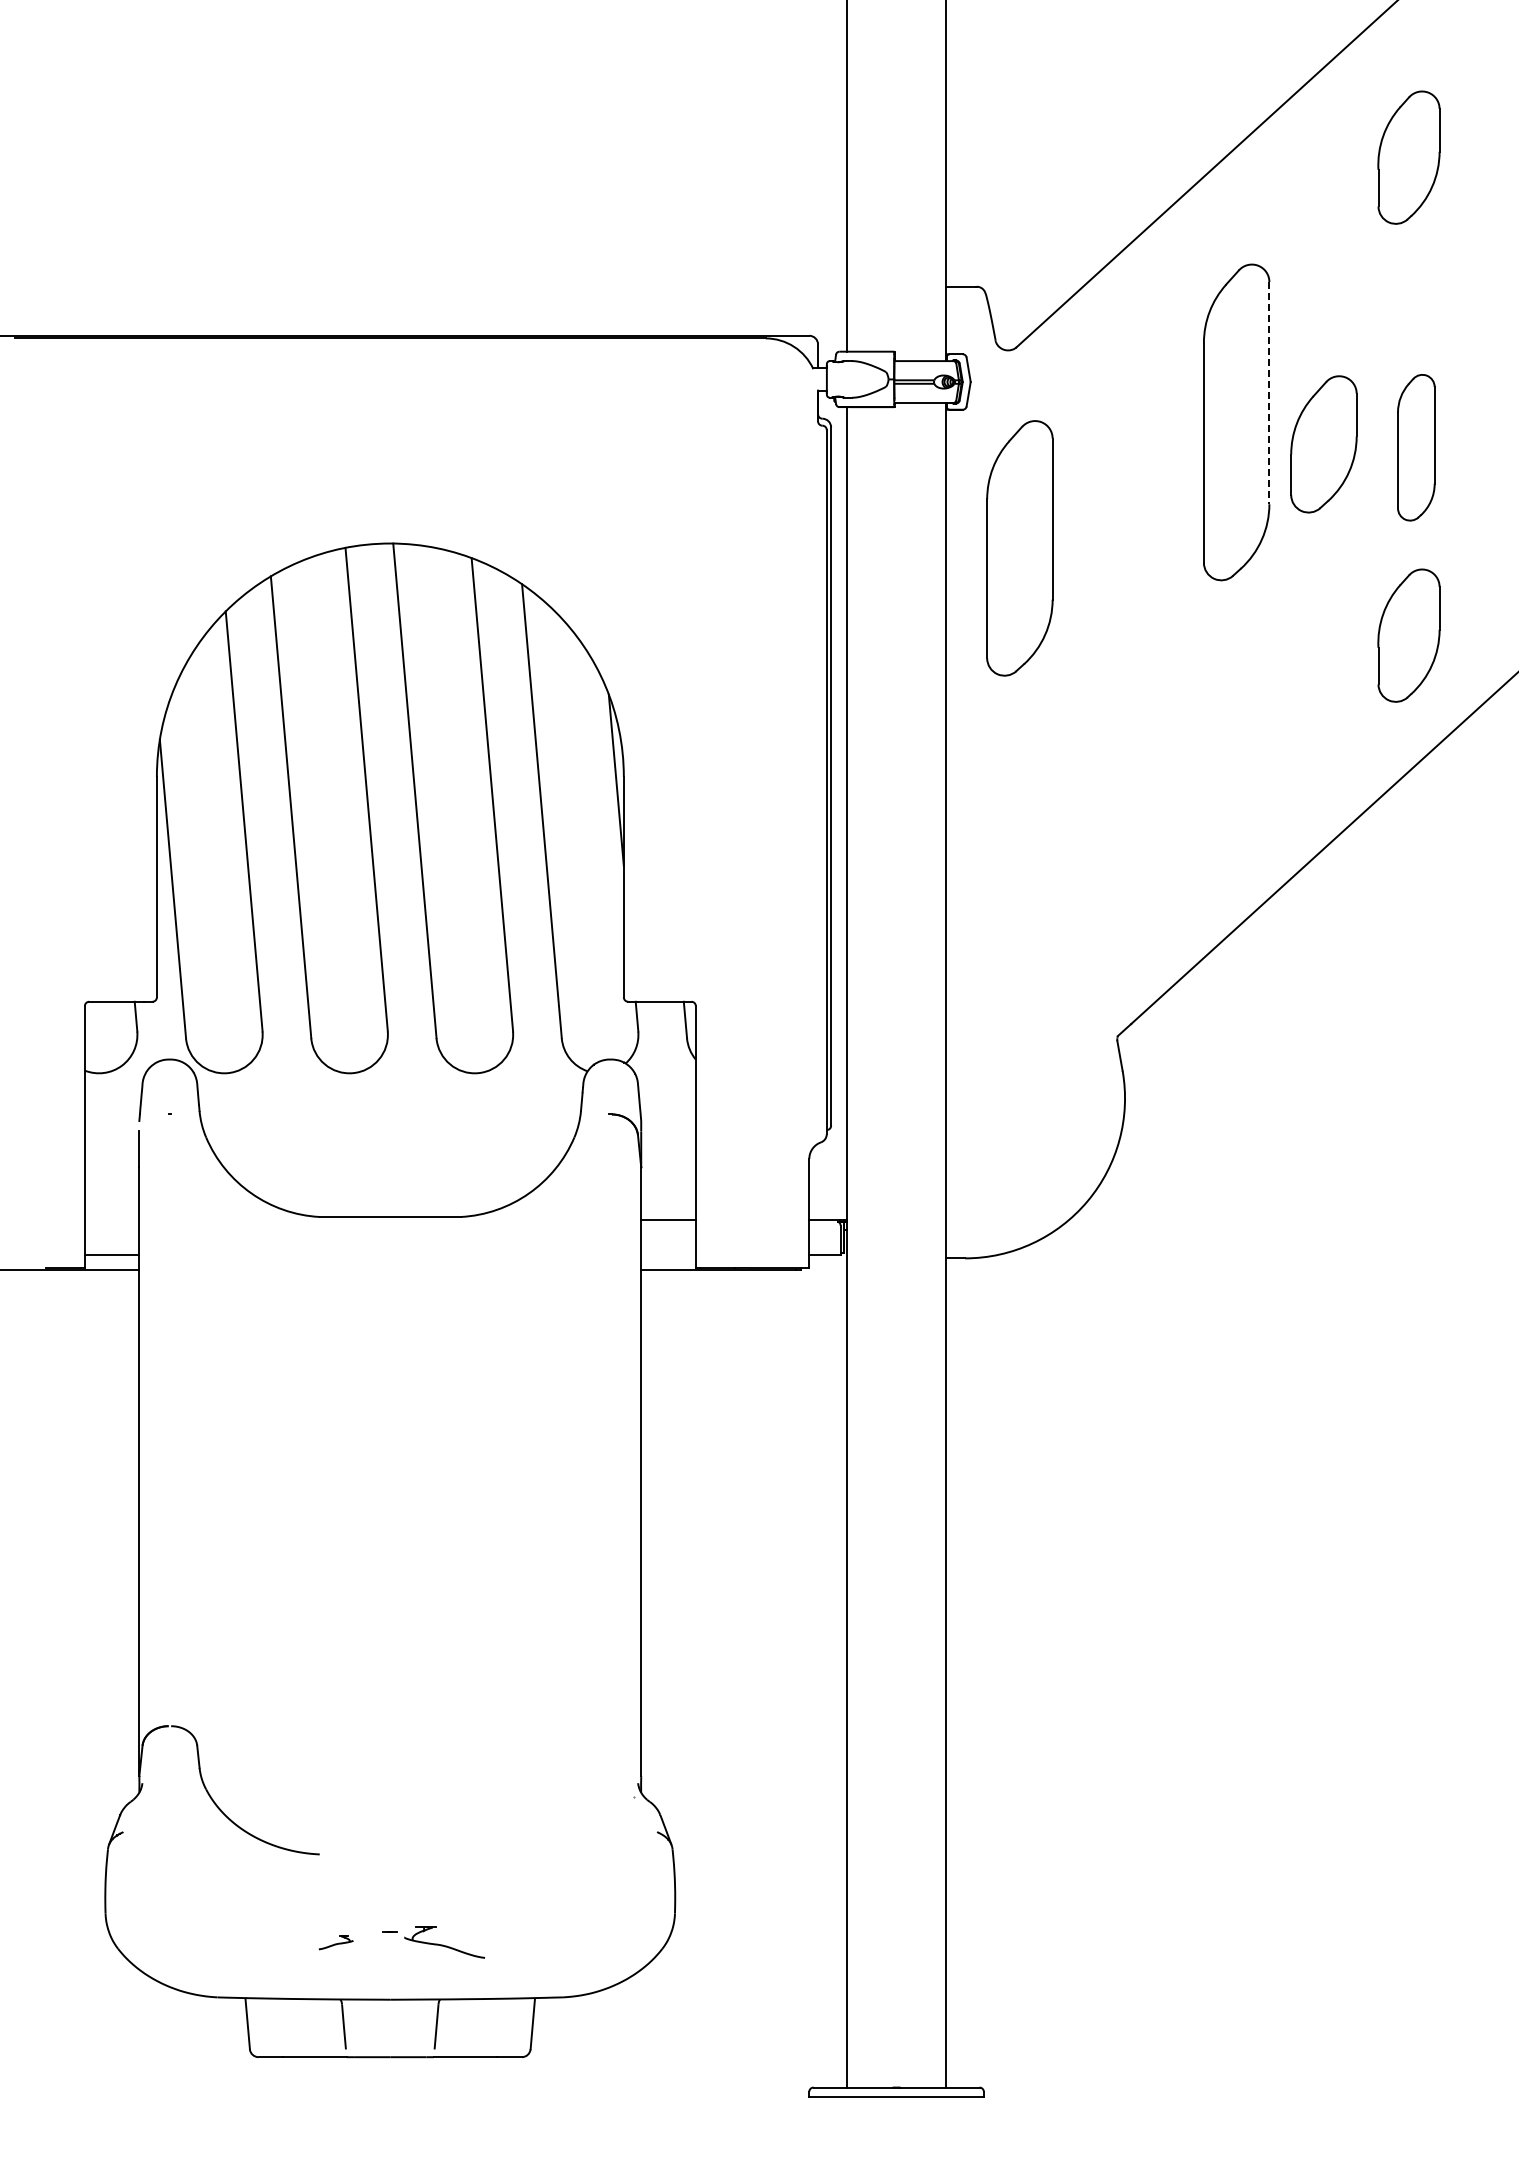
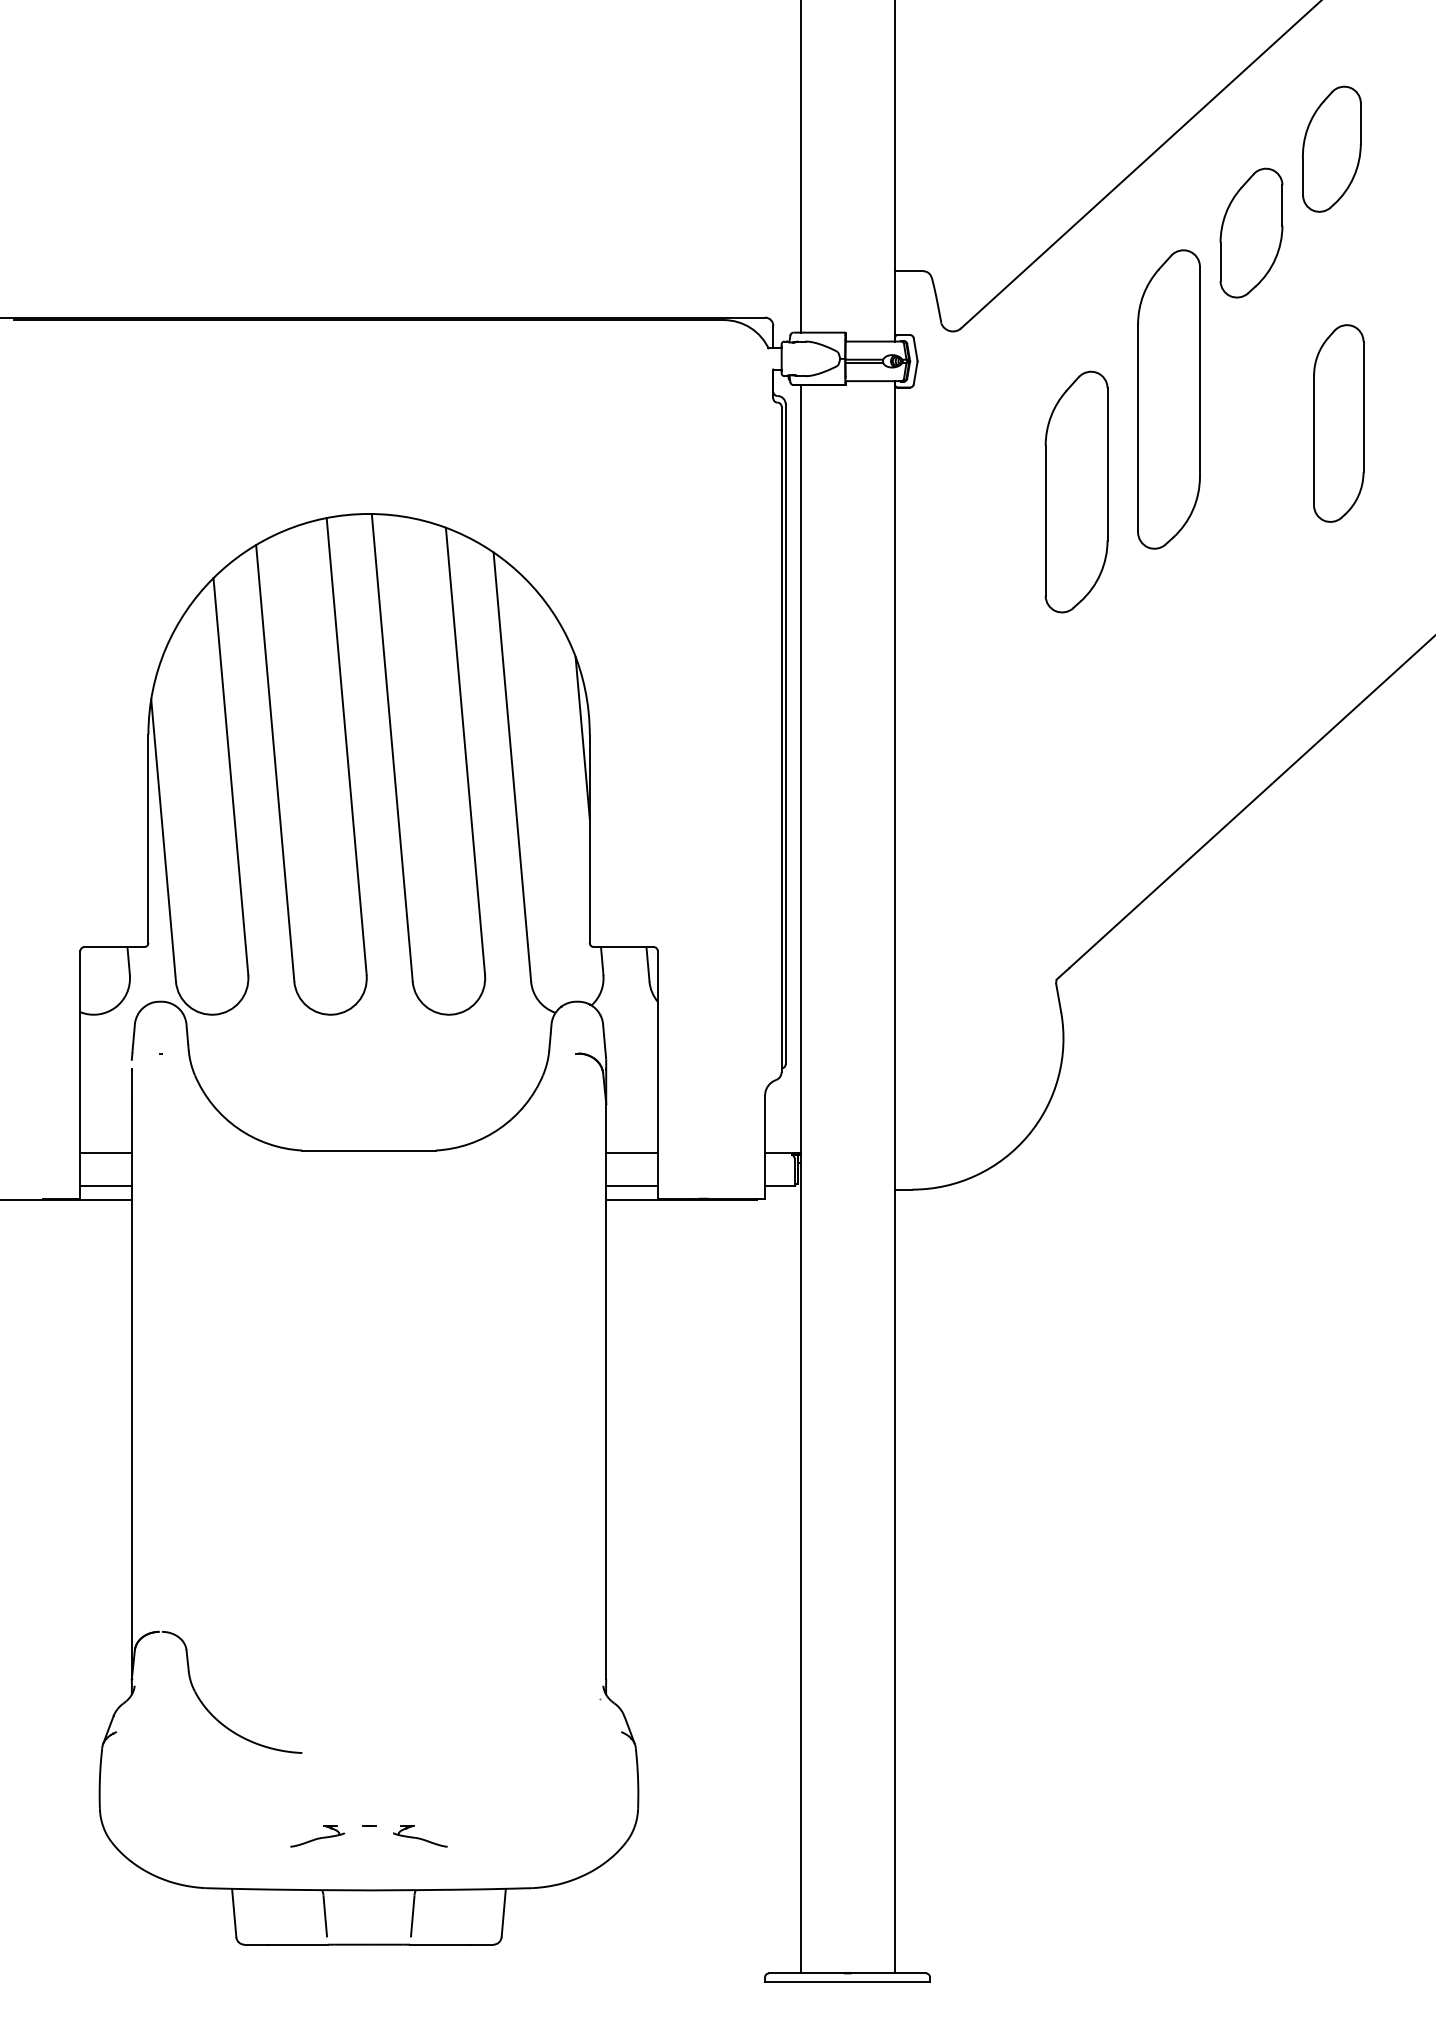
line: (1269, 393) -> (1200, 372), dashed -> solid
part: (1323, 444) -> (1251, 233), moved
part: (1416, 447) -> (1338, 423), size x1.43
part: (1019, 548) -> (1076, 492), moved
part: (1408, 635) -> (1331, 600), removed
line: (111, 1219) -> (105, 1152), added
line: (668, 1254) -> (631, 1185), added
part: (336, 1942) -> (318, 1836), size x1.67
part: (444, 1942) -> (420, 1836), size x0.71

